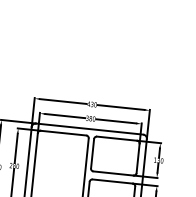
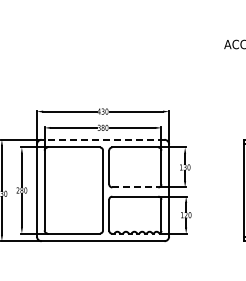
line: (89, 128) -> (102, 139), solid -> dashed
line: (113, 173) -> (135, 187), solid -> dashed

